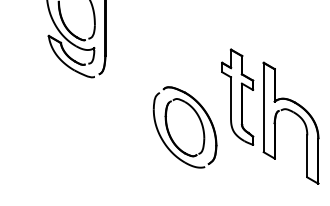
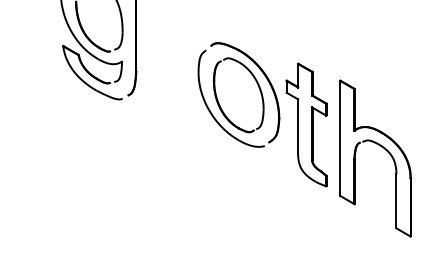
part: (170, 133) -> (219, 102), moved

